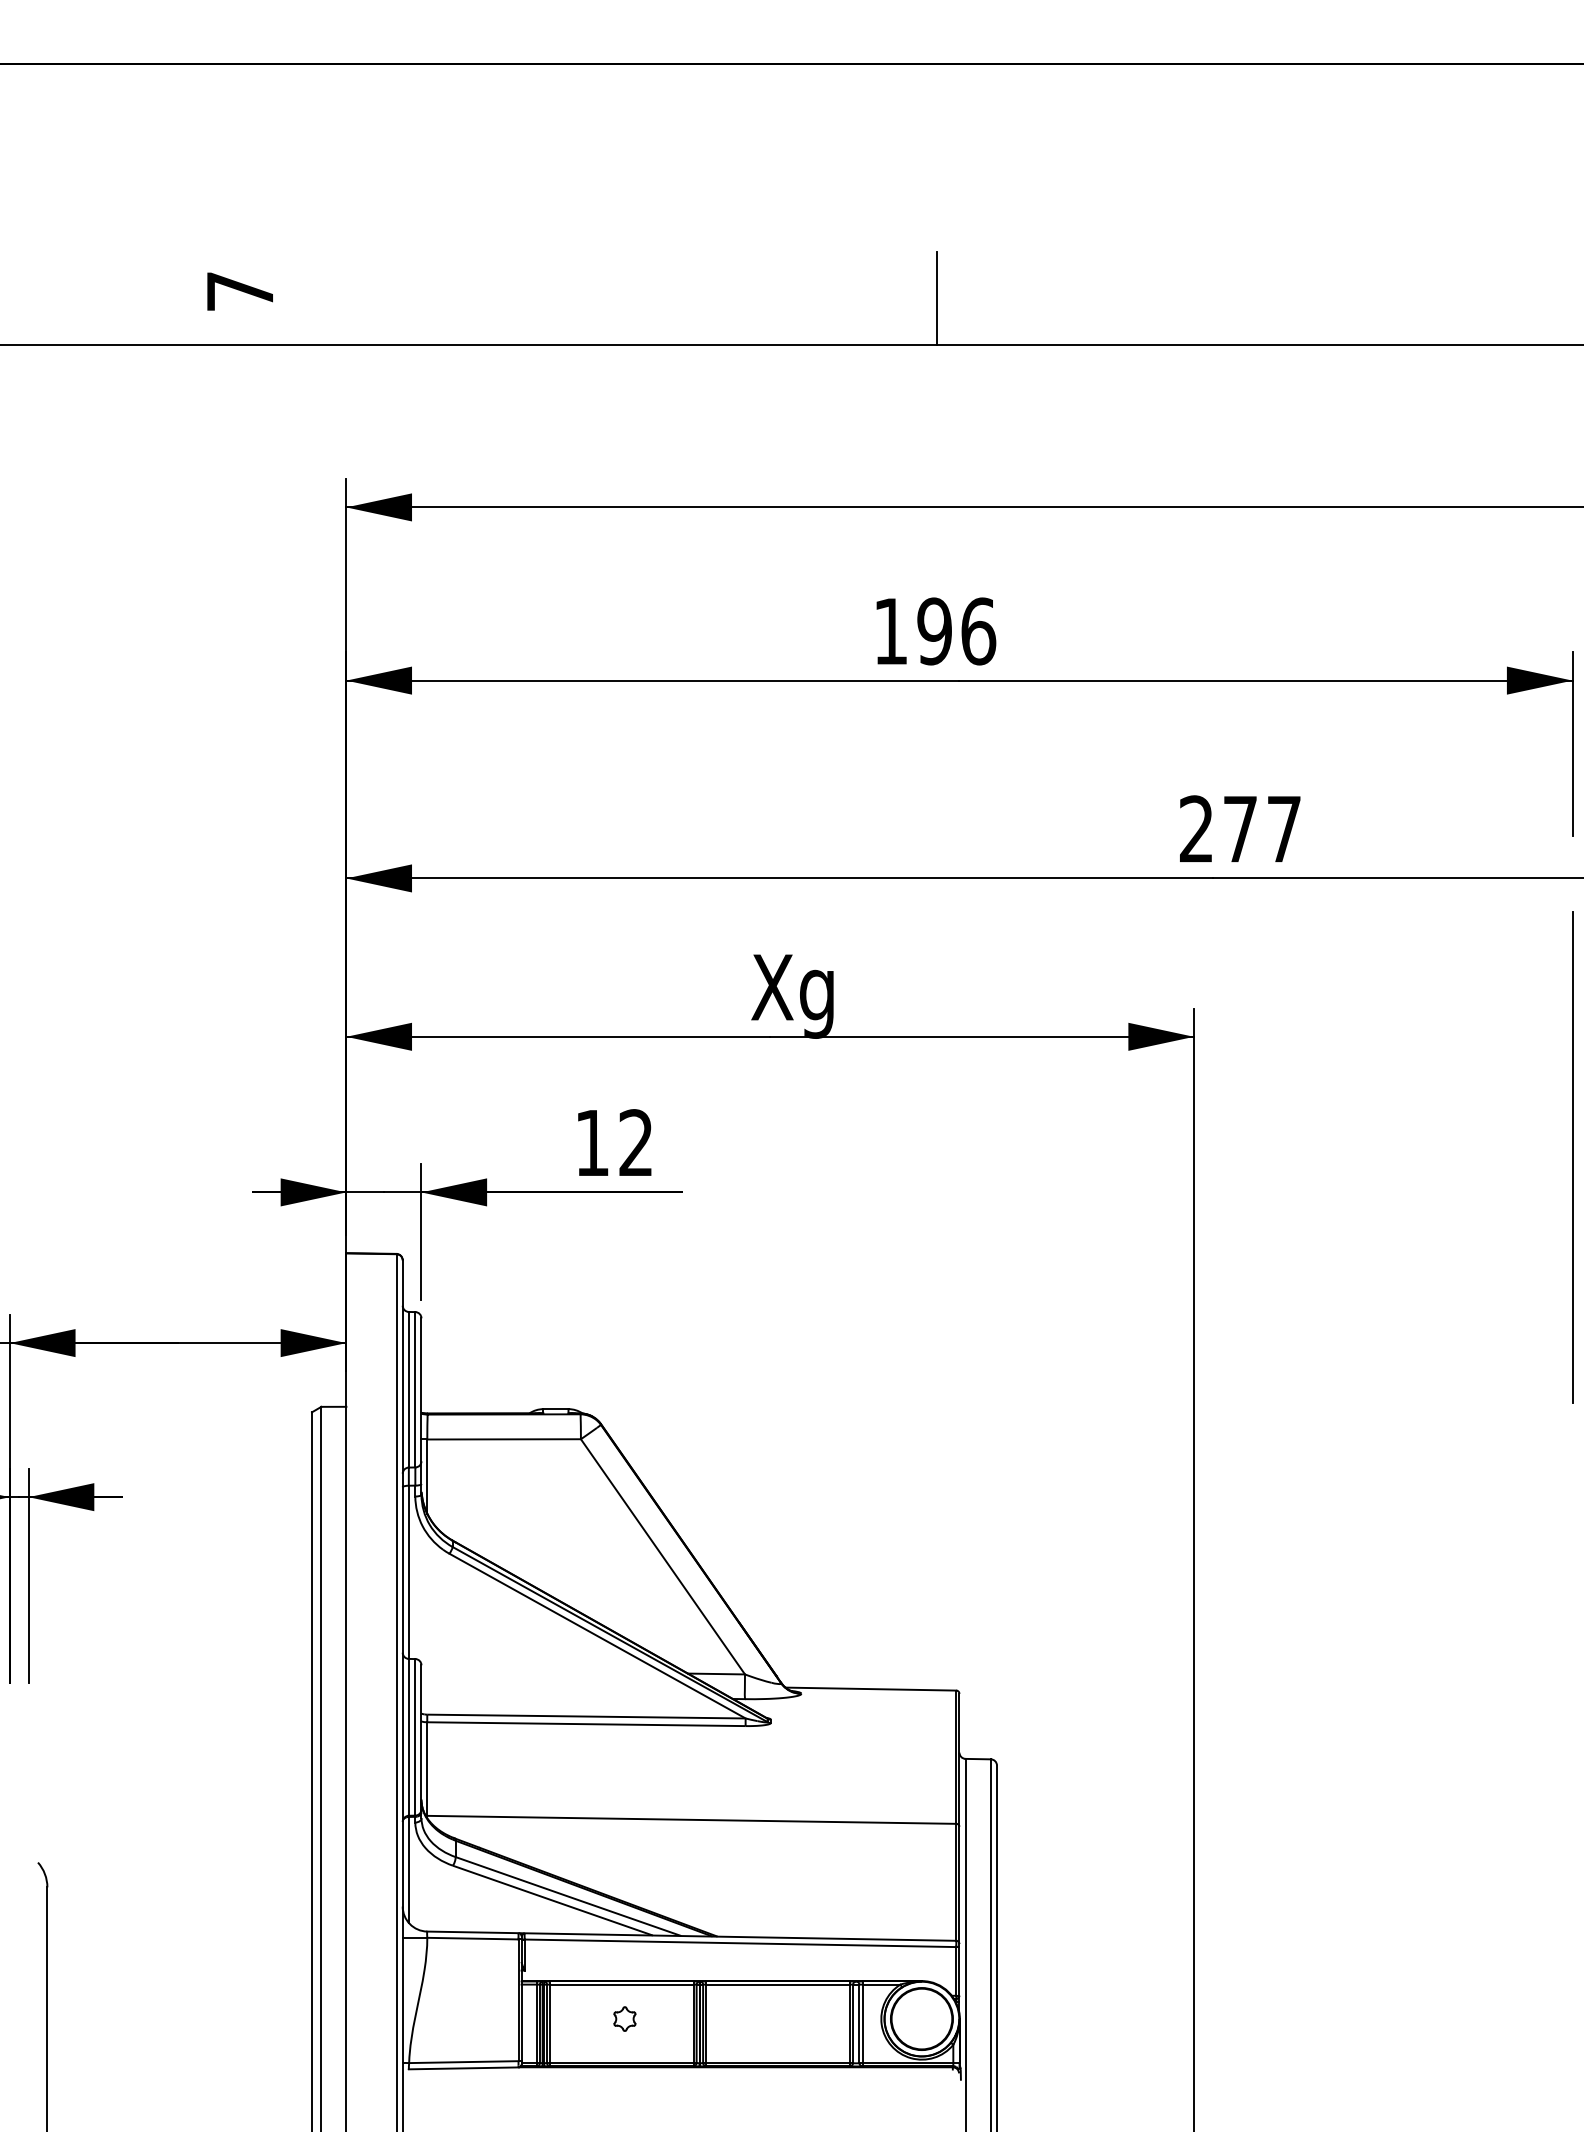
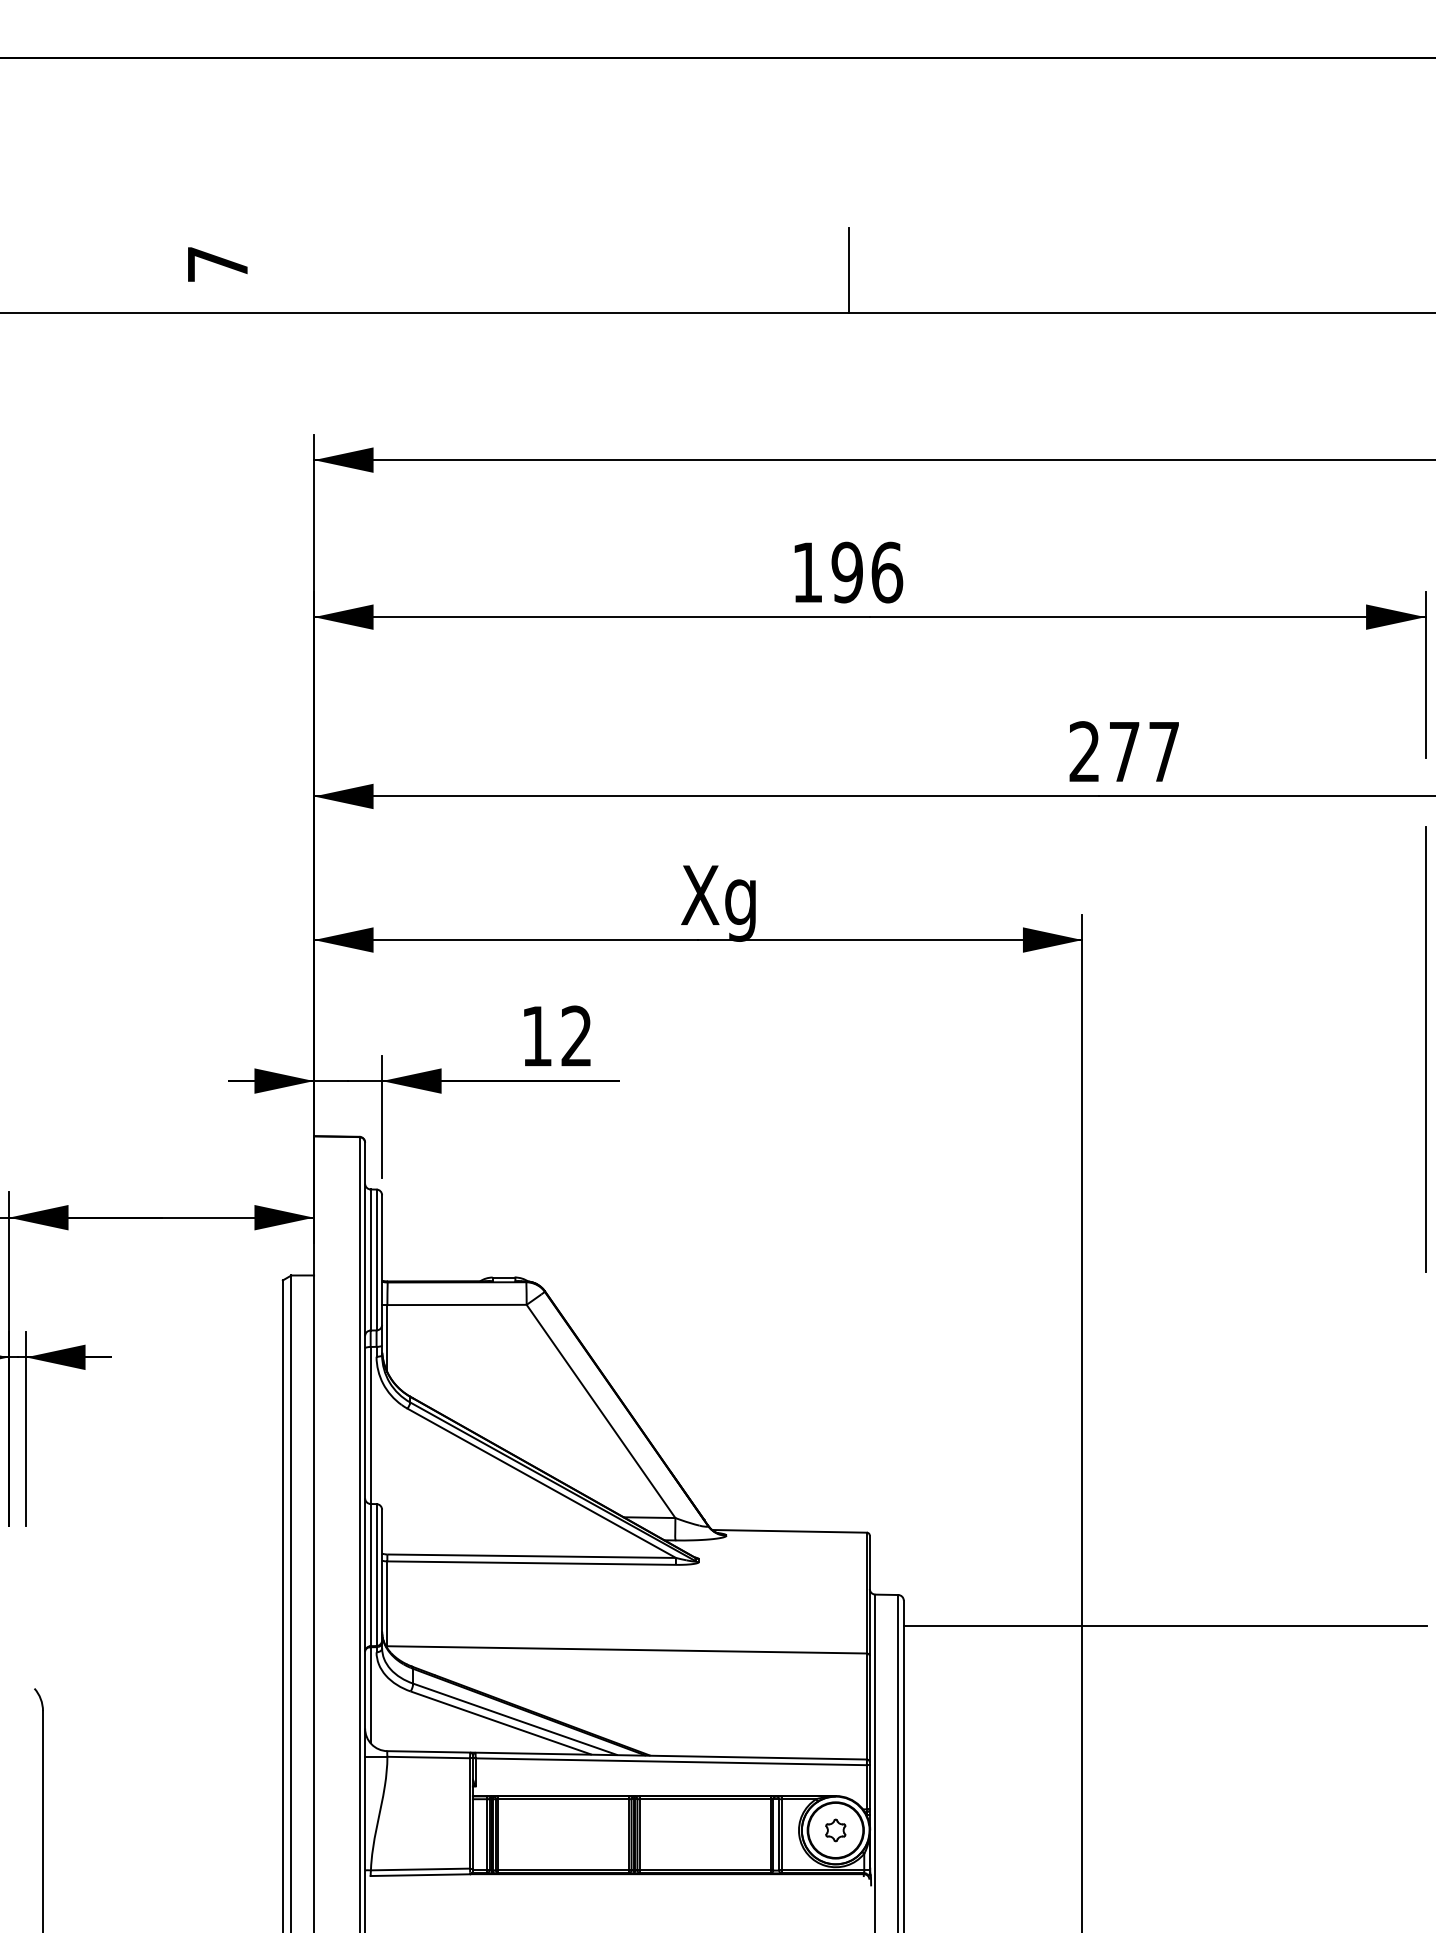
line: (1285, 1793) -> (1165, 1625), added
part: (624, 2018) -> (835, 1829), moved

